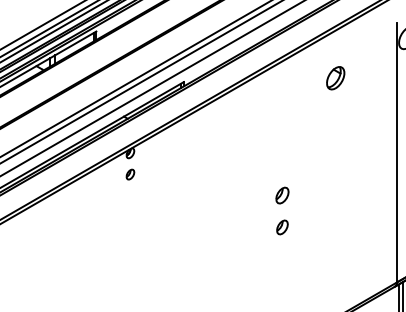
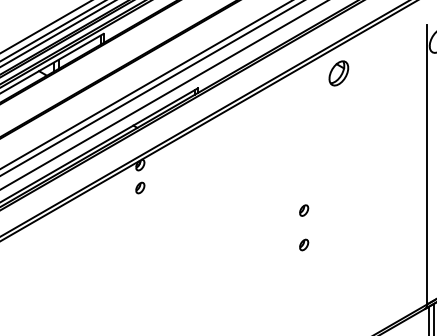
part: (335, 78) -> (338, 73), moved
part: (282, 195) -> (304, 210), size x0.62
part: (282, 227) -> (304, 245), size x0.71

